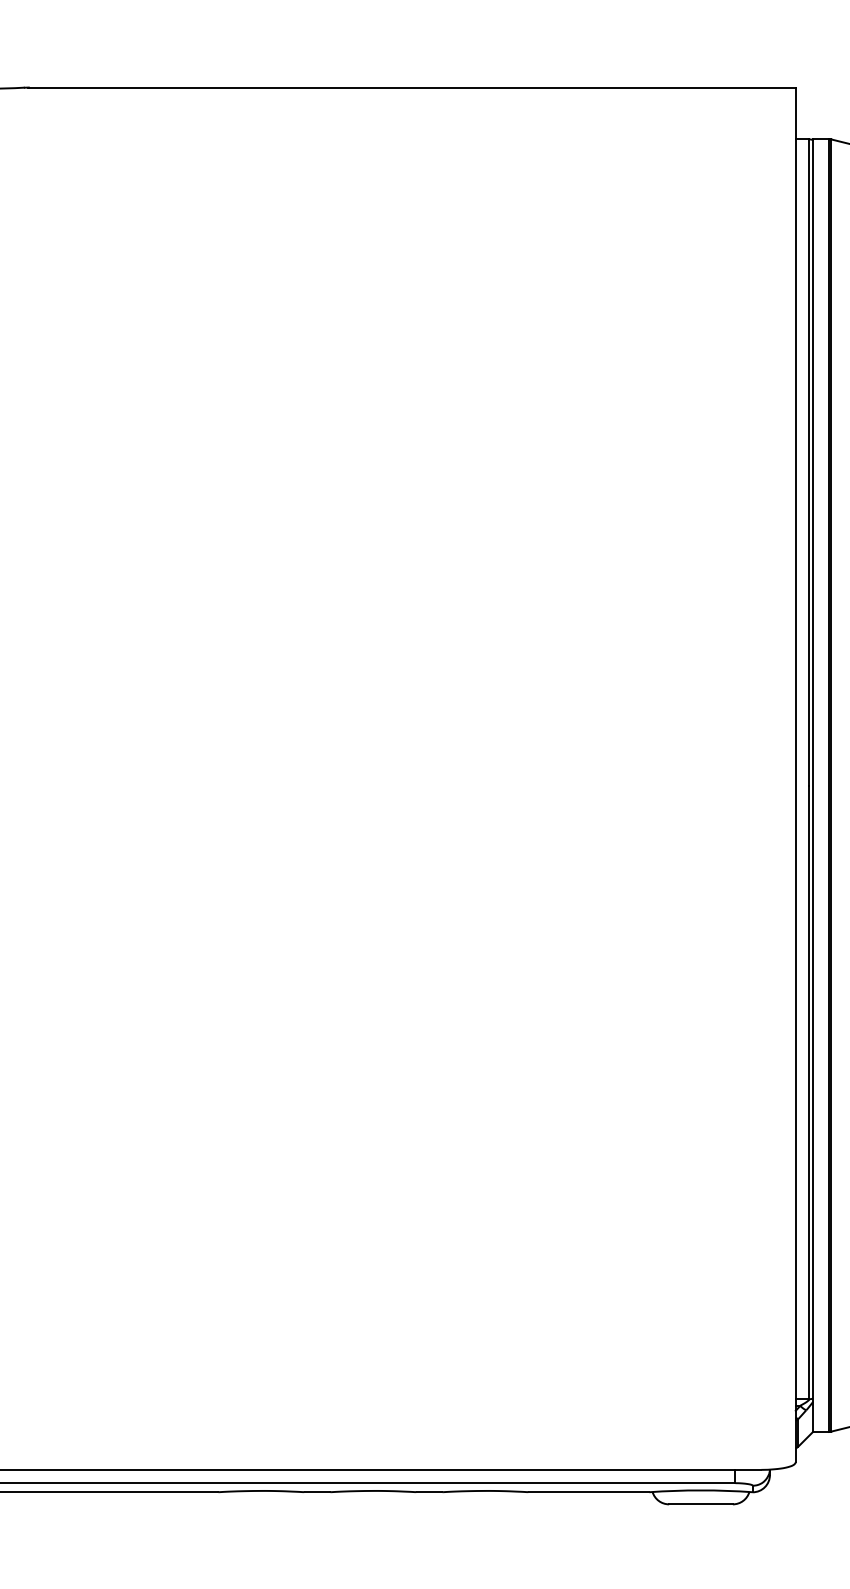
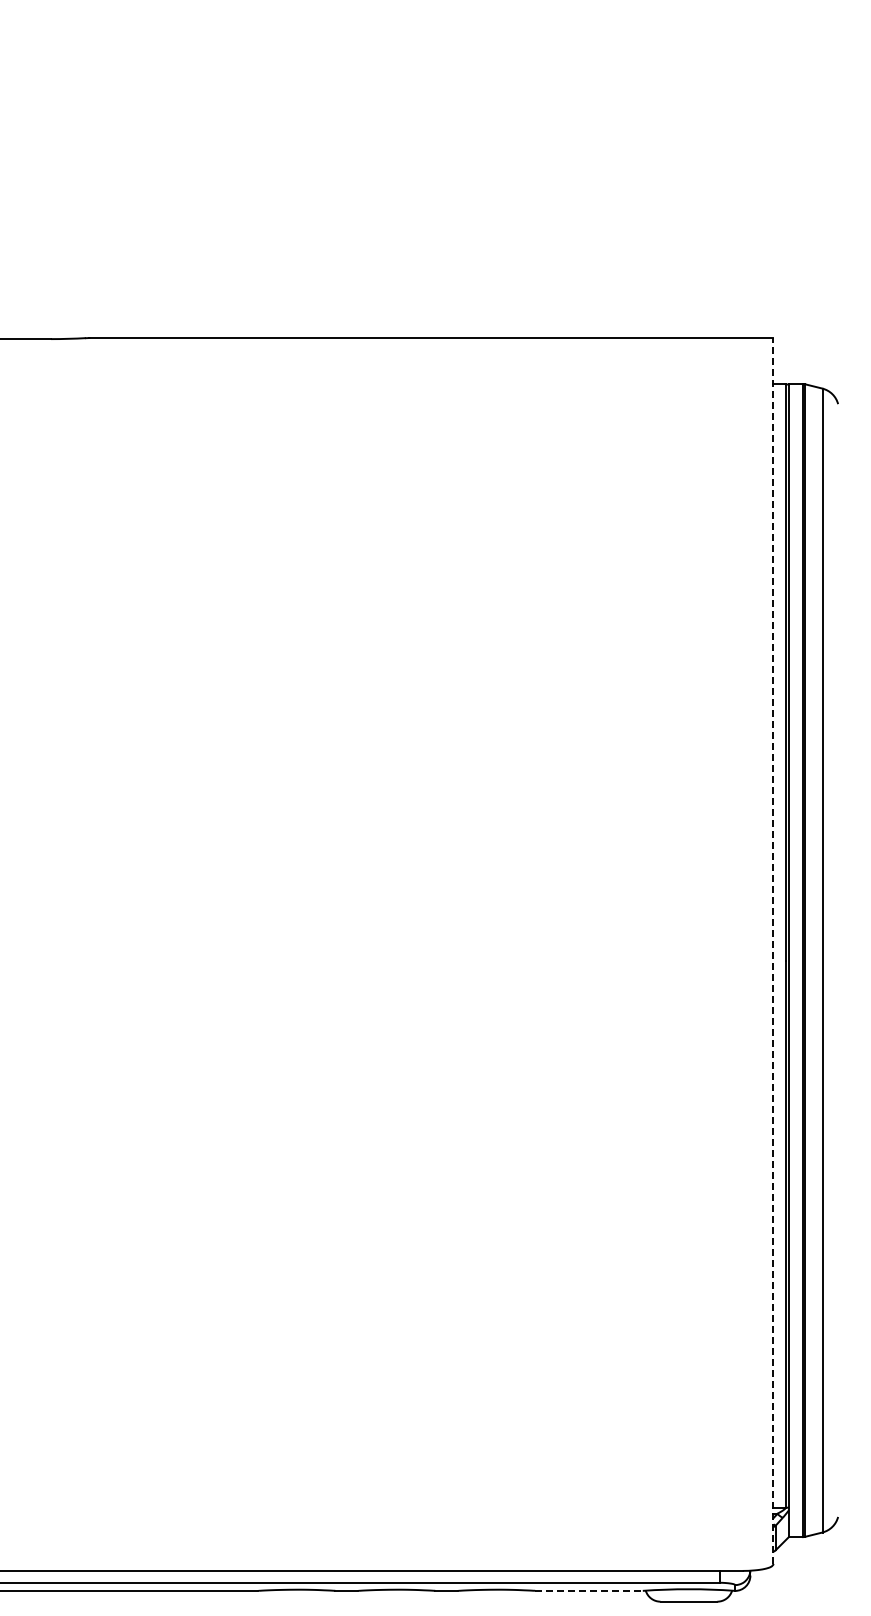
line: (795, 774) -> (773, 950), solid -> dashed
line: (589, 1491) -> (589, 1590), solid -> dashed

